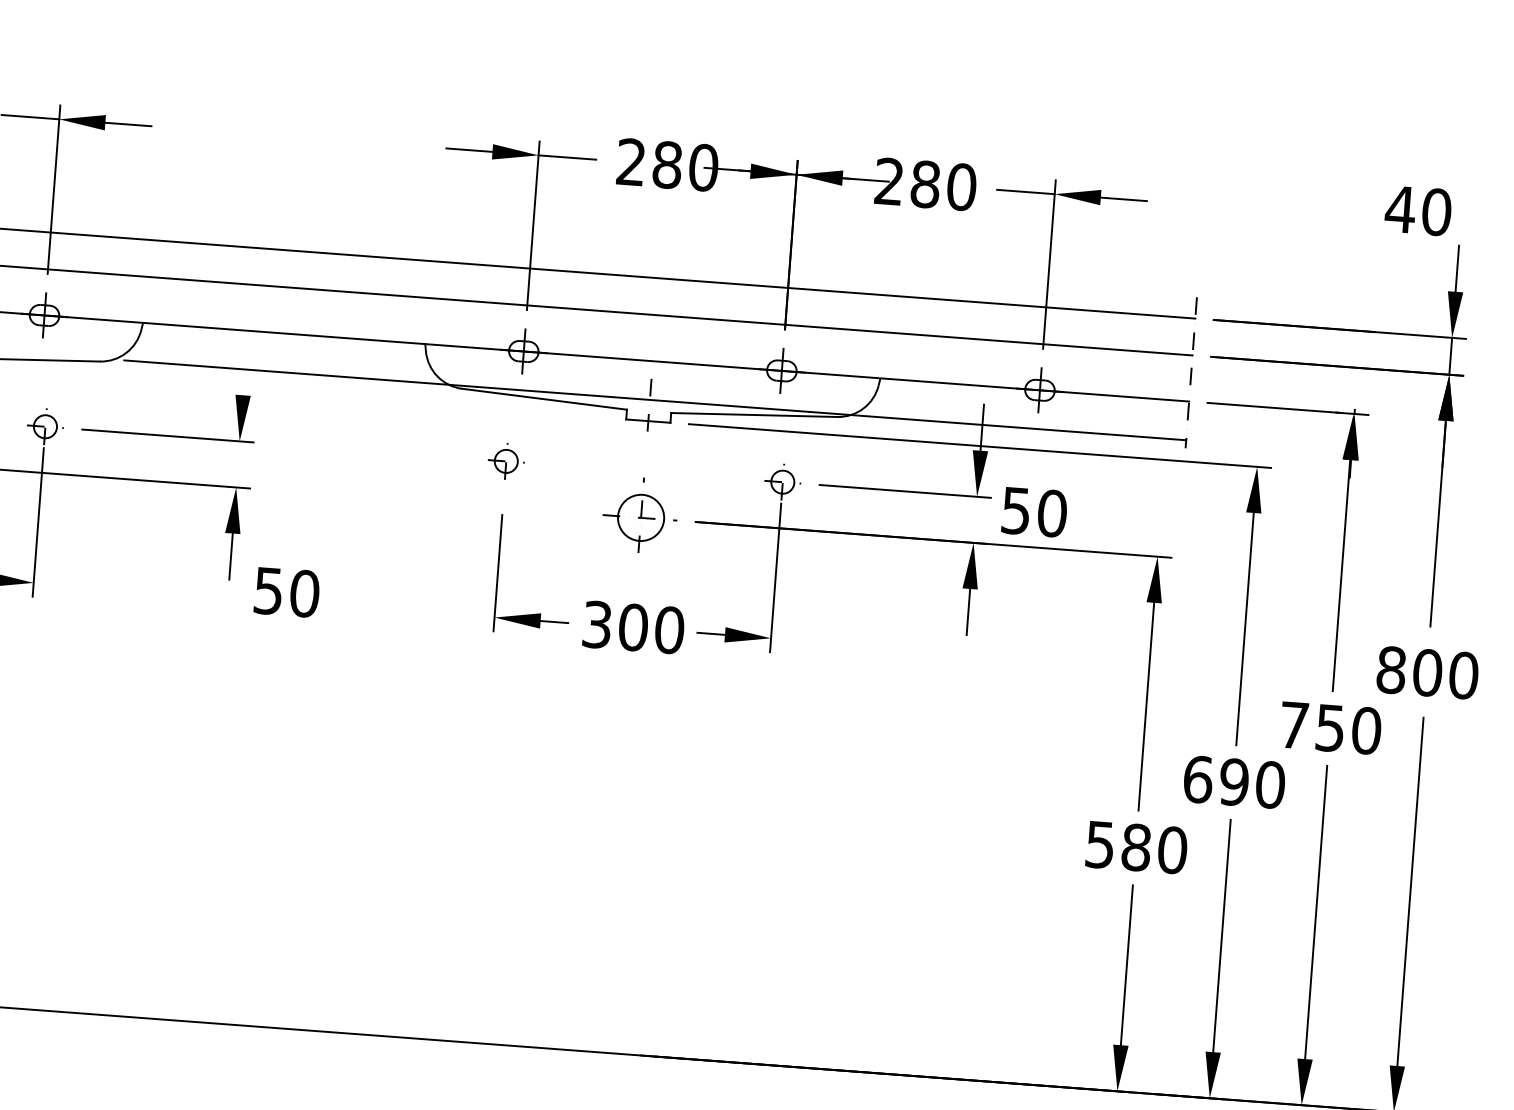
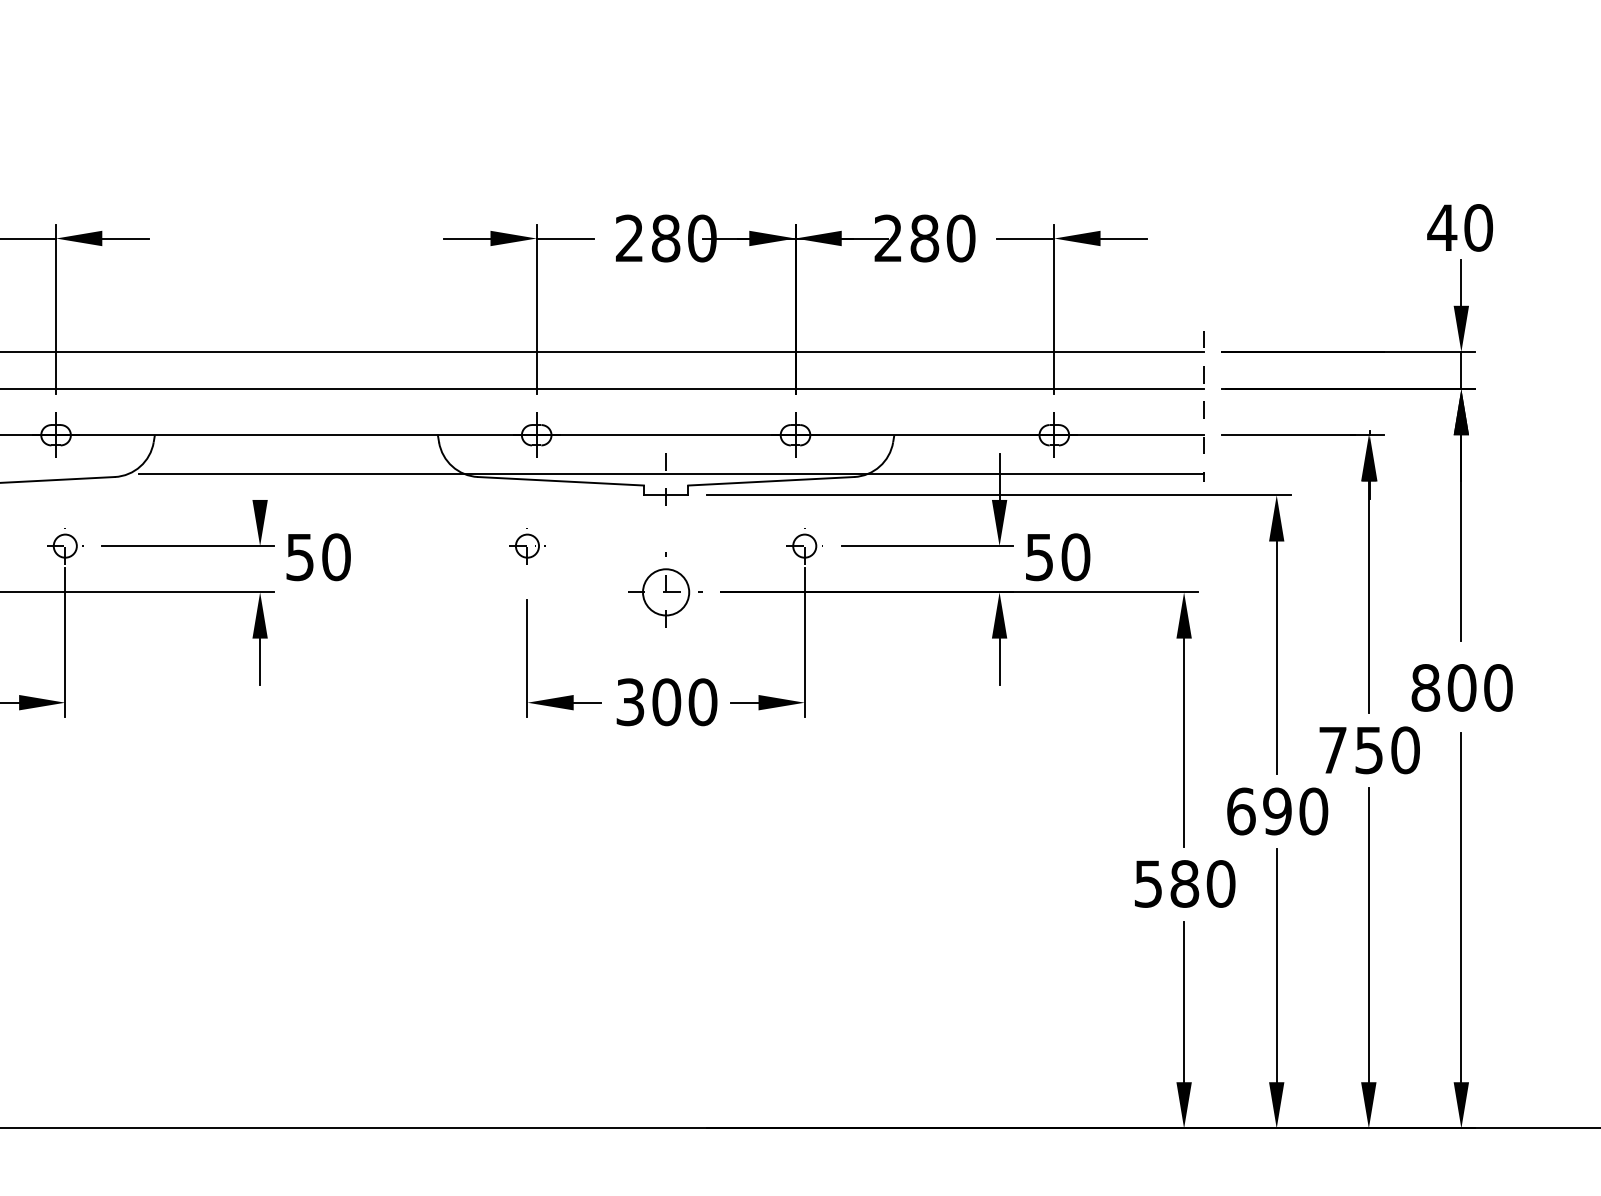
text: (1417, 210) -> (1459, 227), moved
text: (286, 592) -> (318, 557), moved

